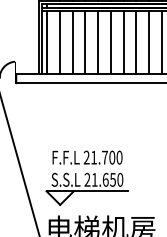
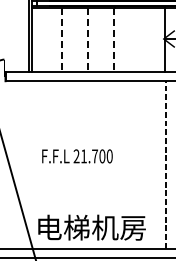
line: (46, 42) -> (36, 40), removed
line: (59, 42) -> (49, 40), removed
line: (72, 42) -> (62, 40), solid -> dashed
line: (85, 42) -> (75, 40), removed
line: (98, 42) -> (88, 40), solid -> dashed
line: (110, 42) -> (100, 40), removed
line: (123, 42) -> (113, 40), solid -> dashed
line: (136, 42) -> (126, 40), removed
line: (149, 42) -> (139, 40), removed
line: (161, 42) -> (152, 40), removed
part: (87, 189) -> (77, 188), removed

